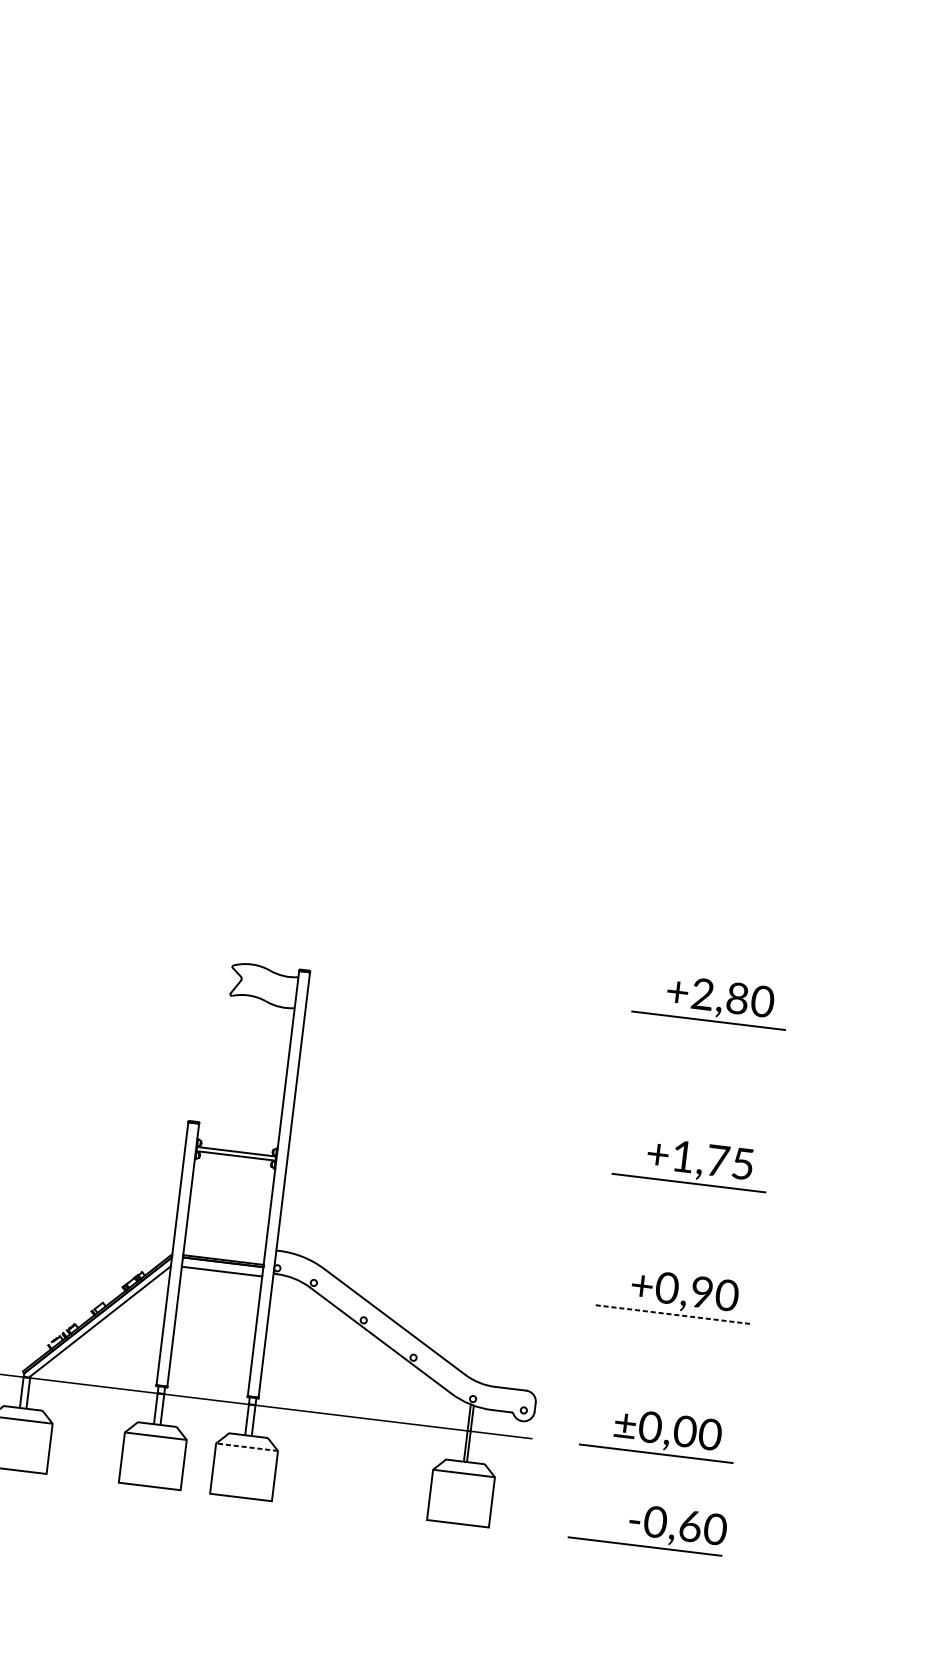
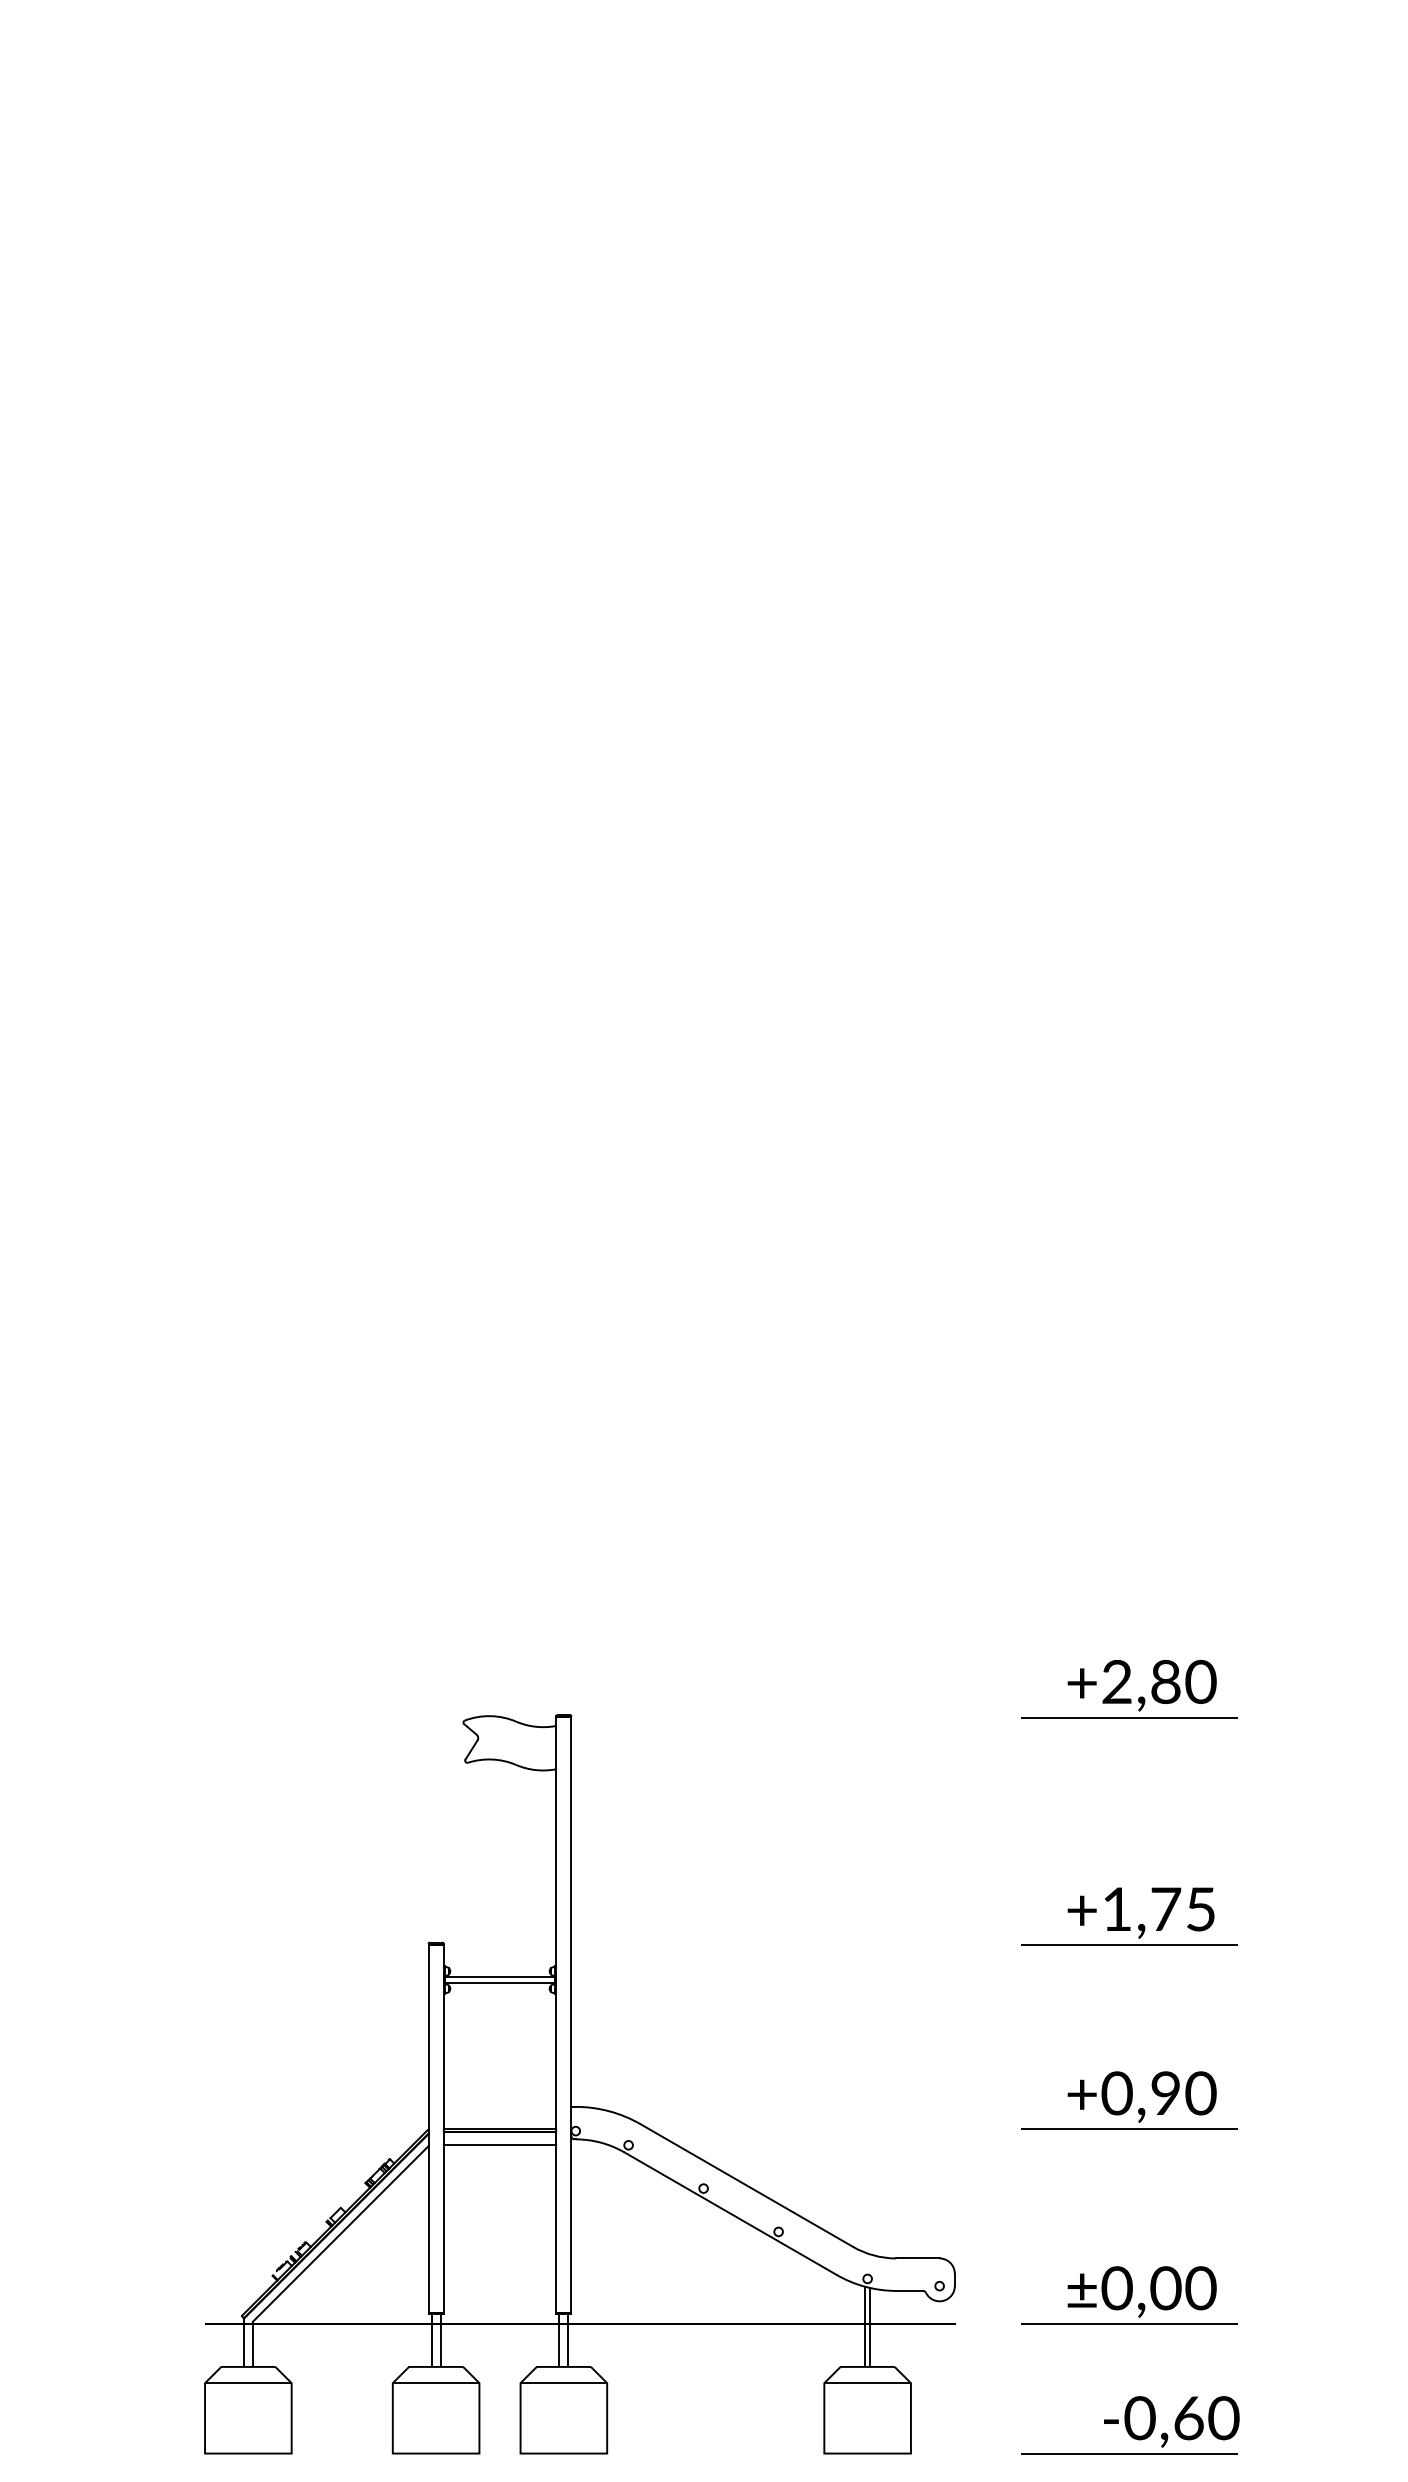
line: (673, 1314) -> (1130, 2128), dashed -> solid
line: (246, 1447) -> (563, 2383), dashed -> solid

